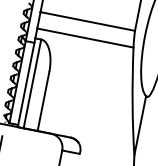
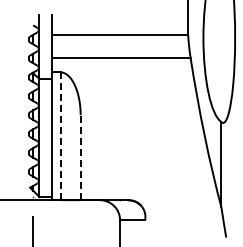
line: (32, 84) -> (60, 136), solid -> dashed
line: (43, 101) -> (80, 157), solid -> dashed

